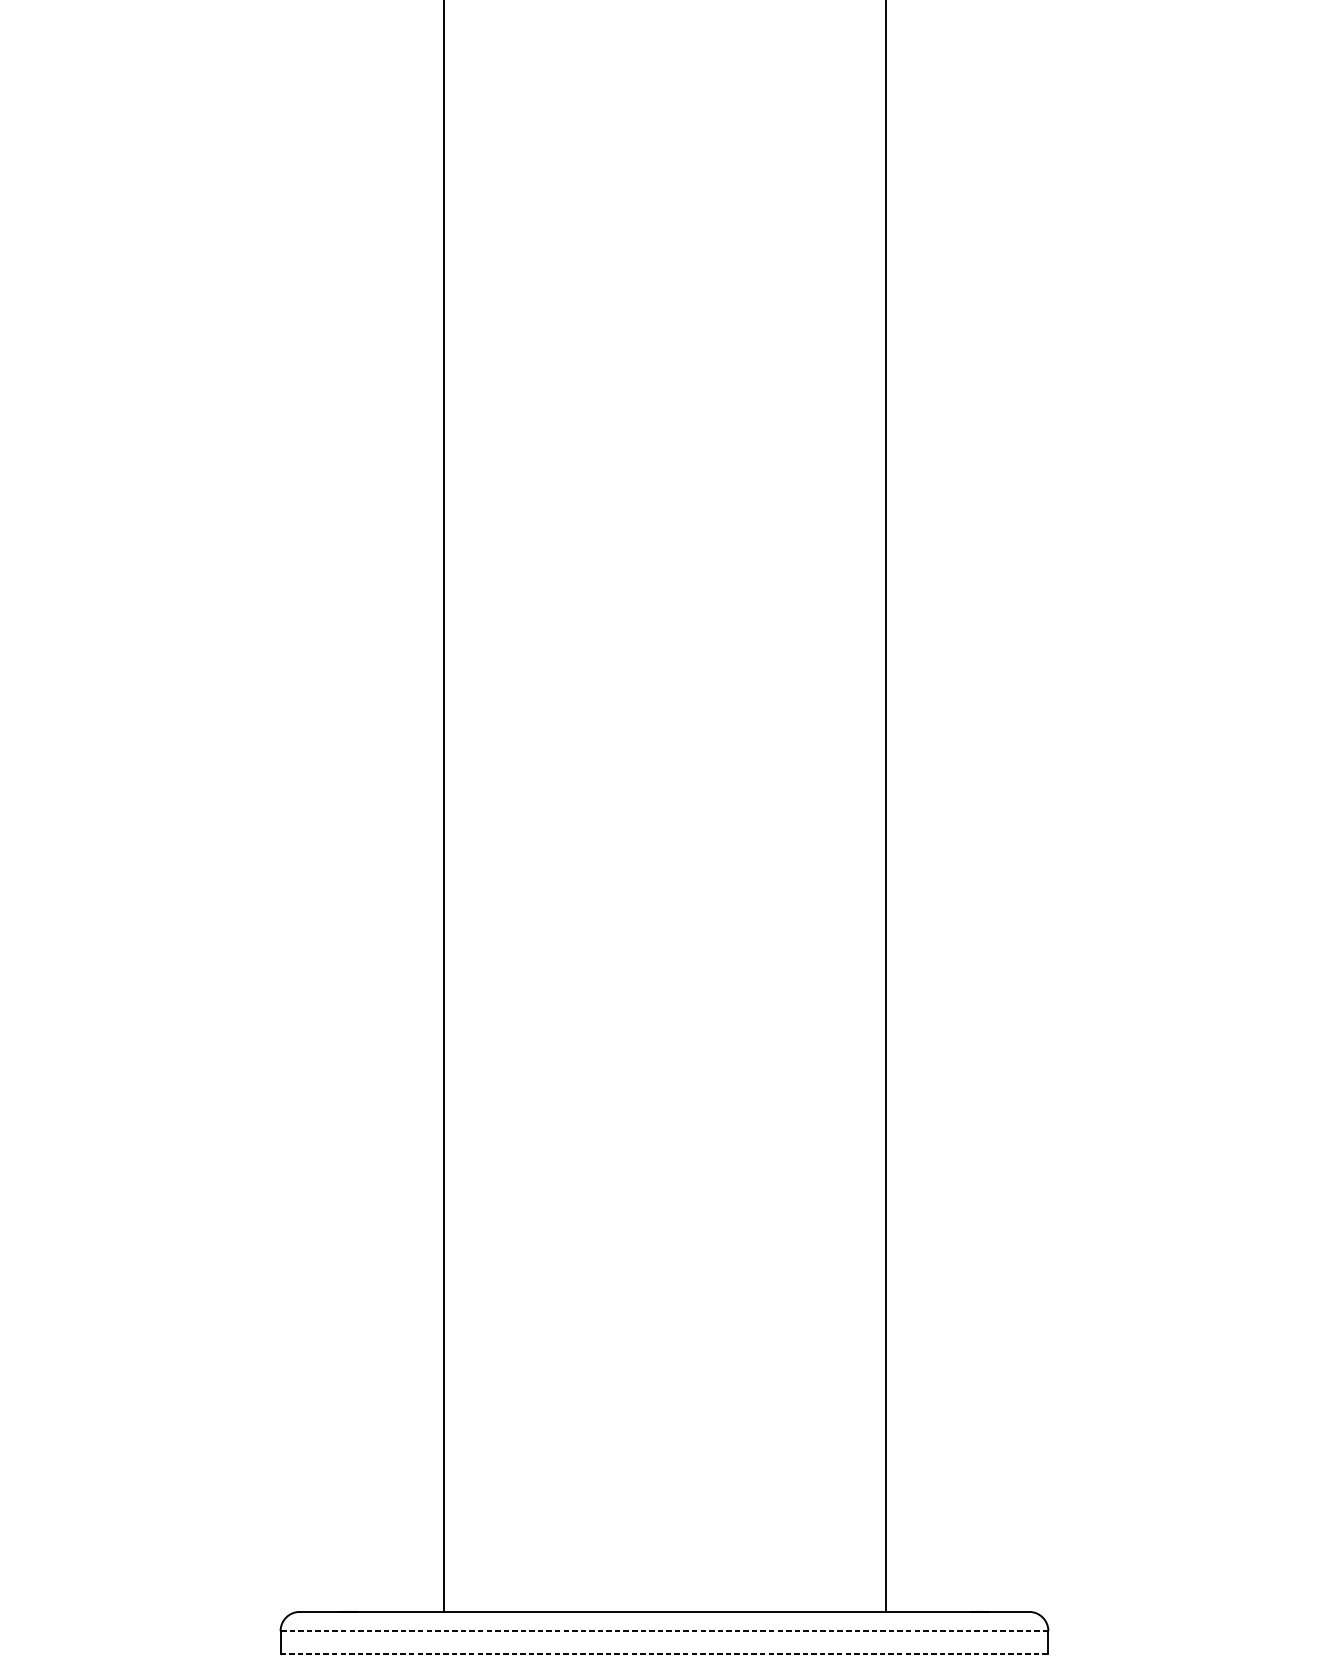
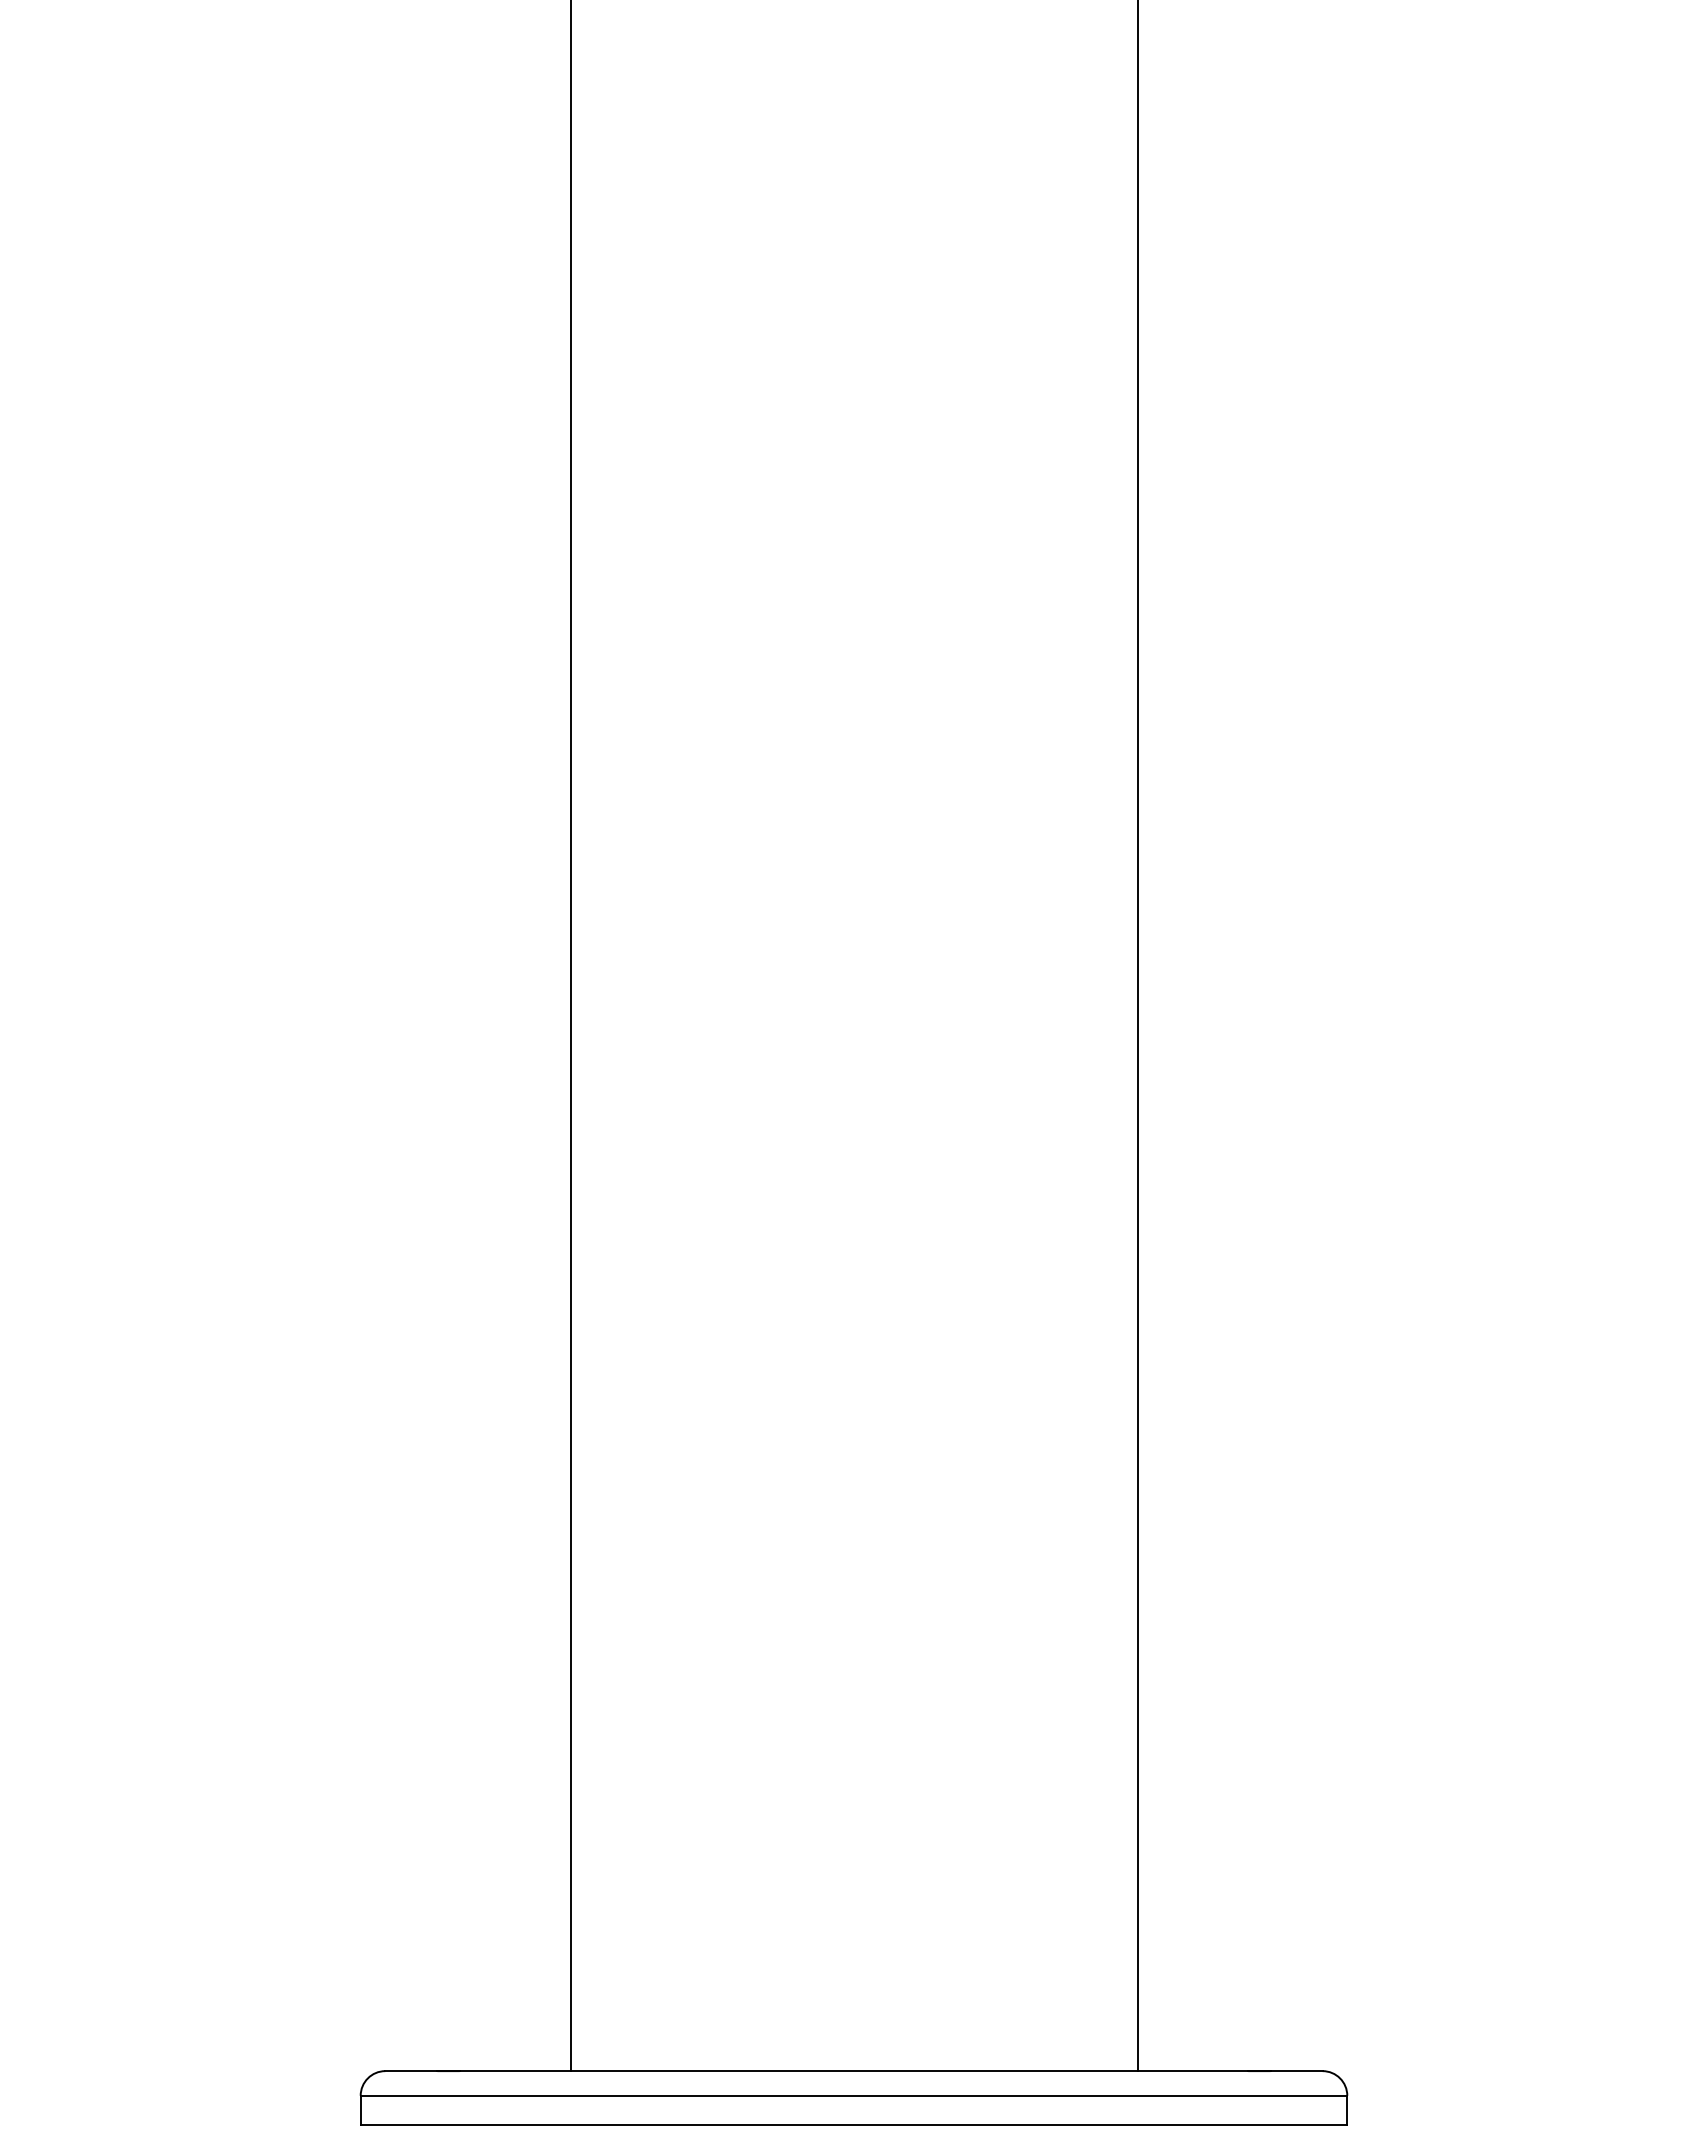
line: (664, 1630) -> (853, 2095), dashed -> solid
line: (664, 1654) -> (854, 2125), dashed -> solid

